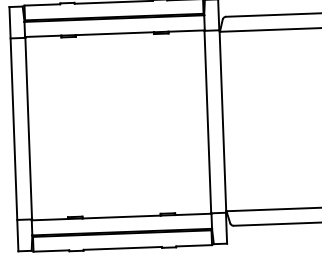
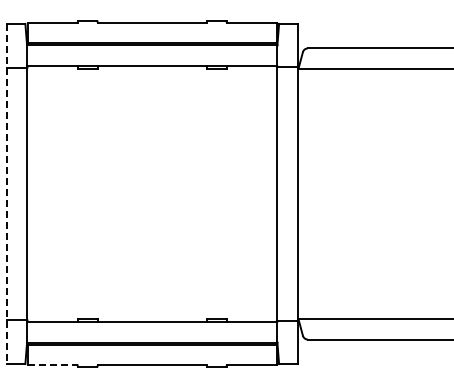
line: (13, 129) -> (6, 194), solid -> dashed
line: (51, 251) -> (52, 365), solid -> dashed

